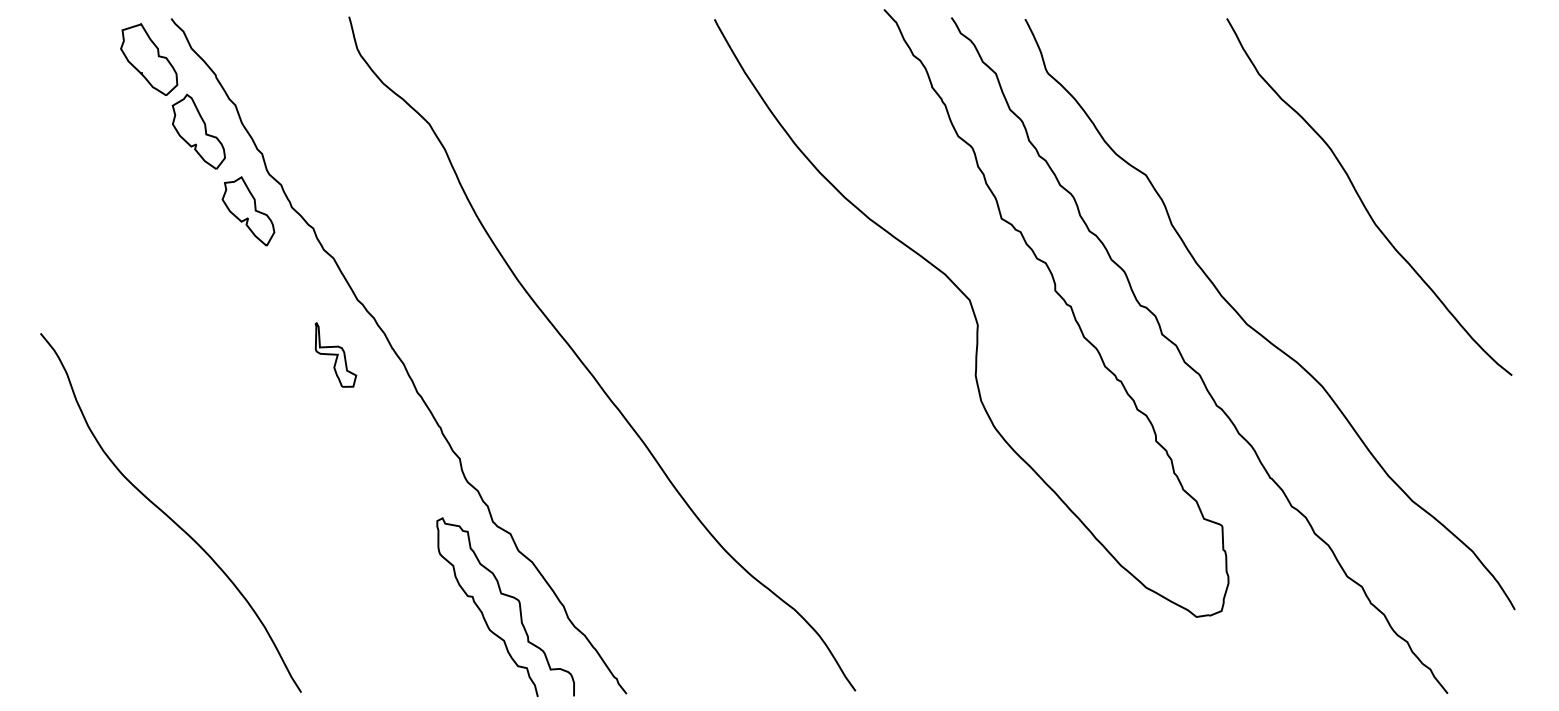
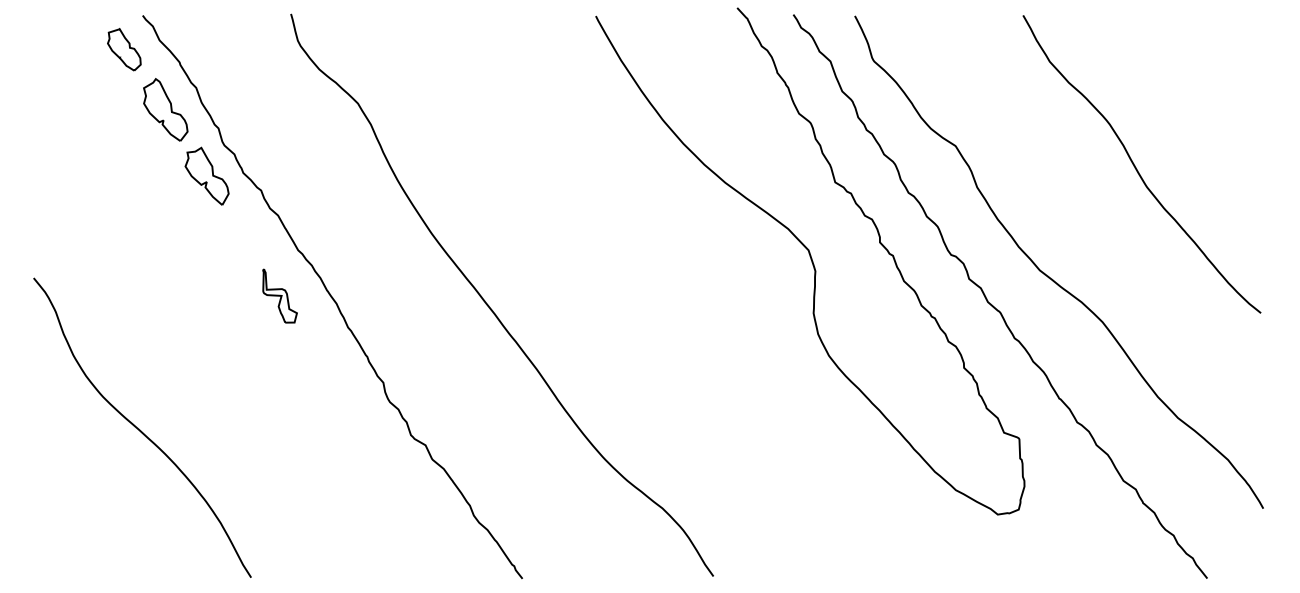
part: (149, 59) -> (124, 49), size x0.7
curve: (510, 597) -> (425, 498), removed

